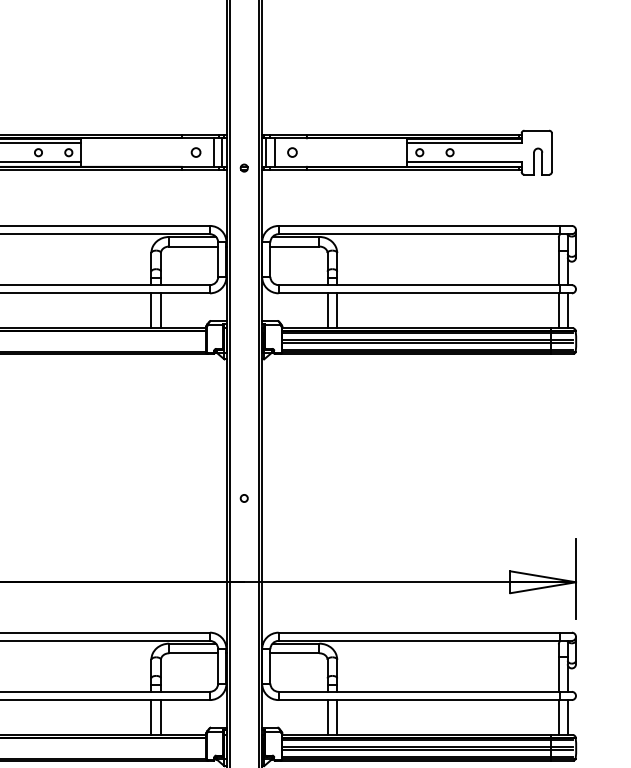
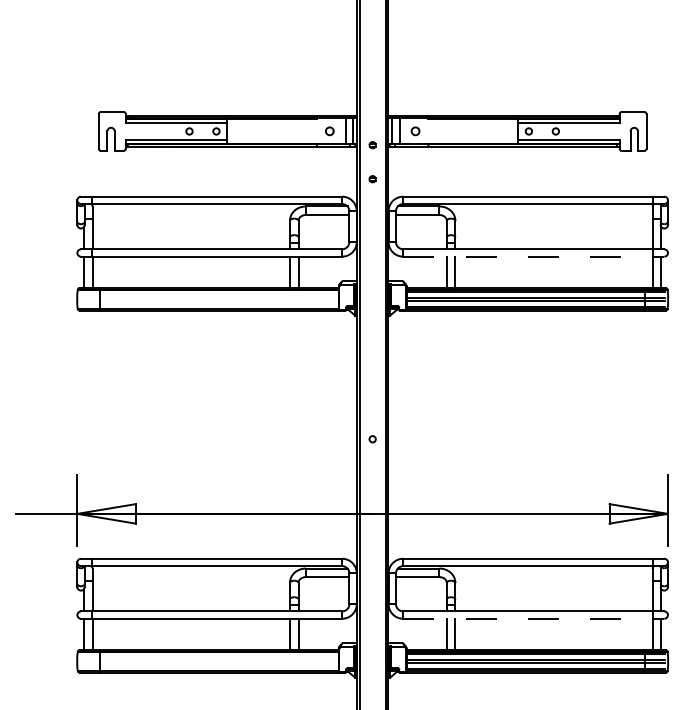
part: (244, 206) -> (372, 179), added
line: (424, 293) -> (533, 256), solid -> dashed
line: (424, 699) -> (533, 618), solid -> dashed

